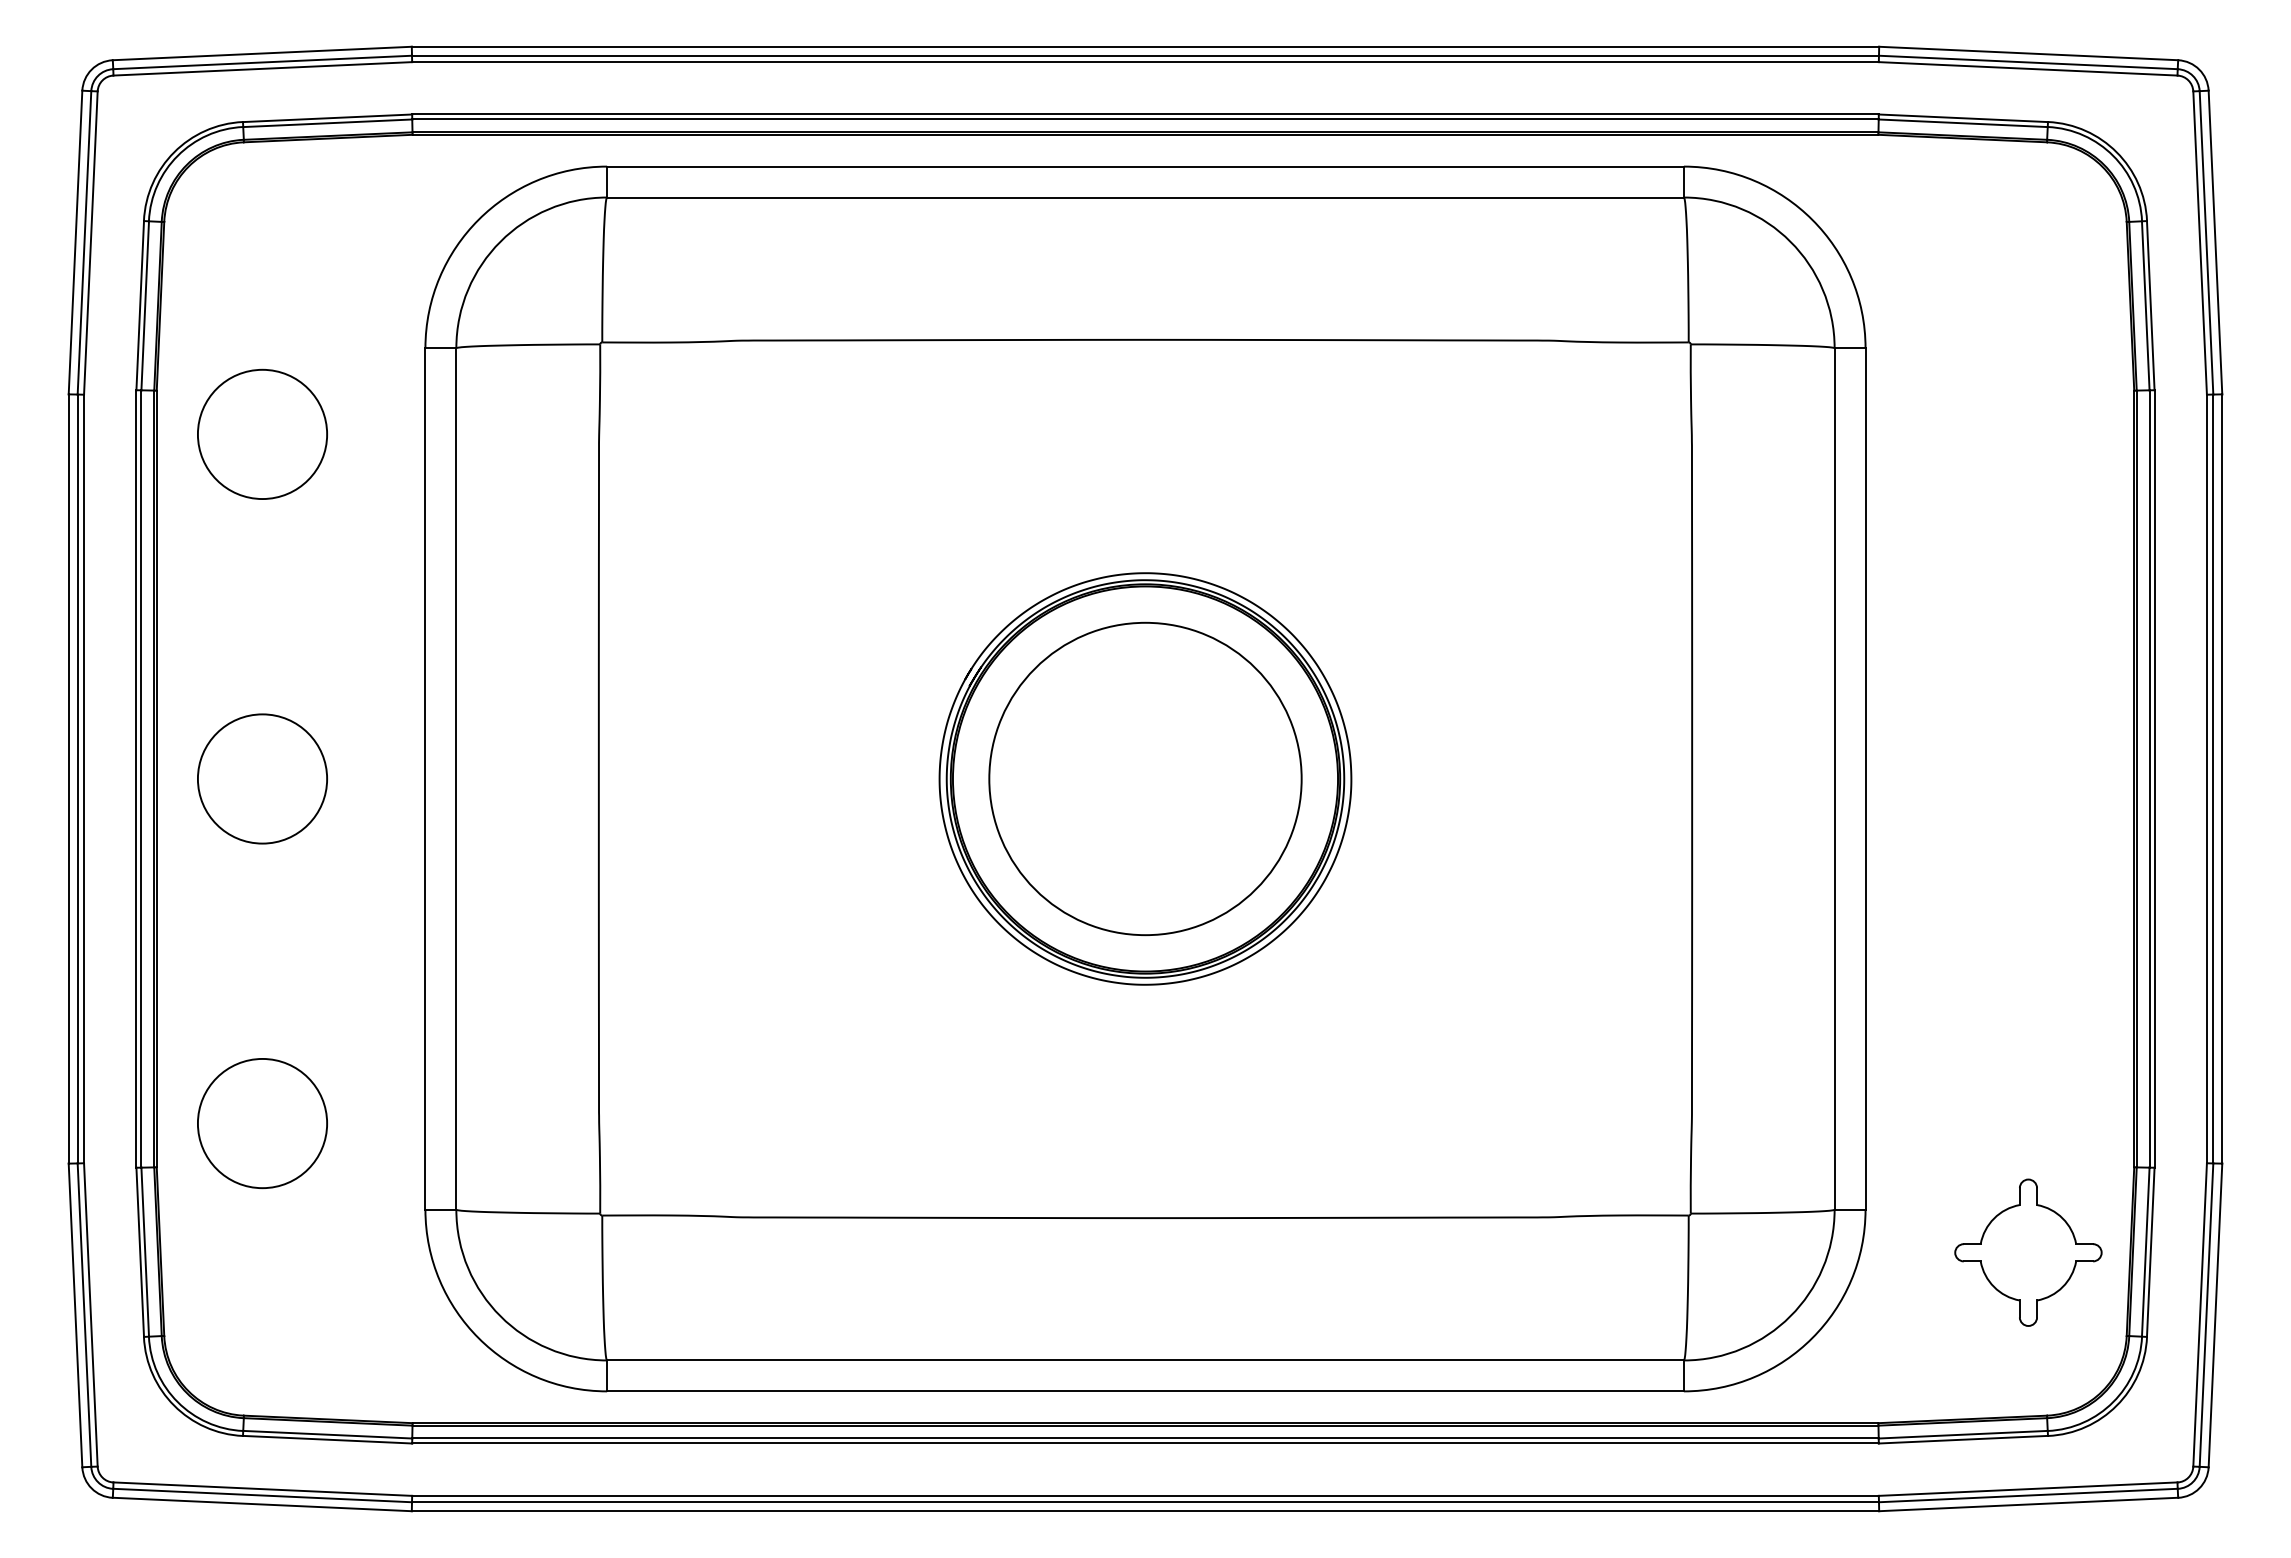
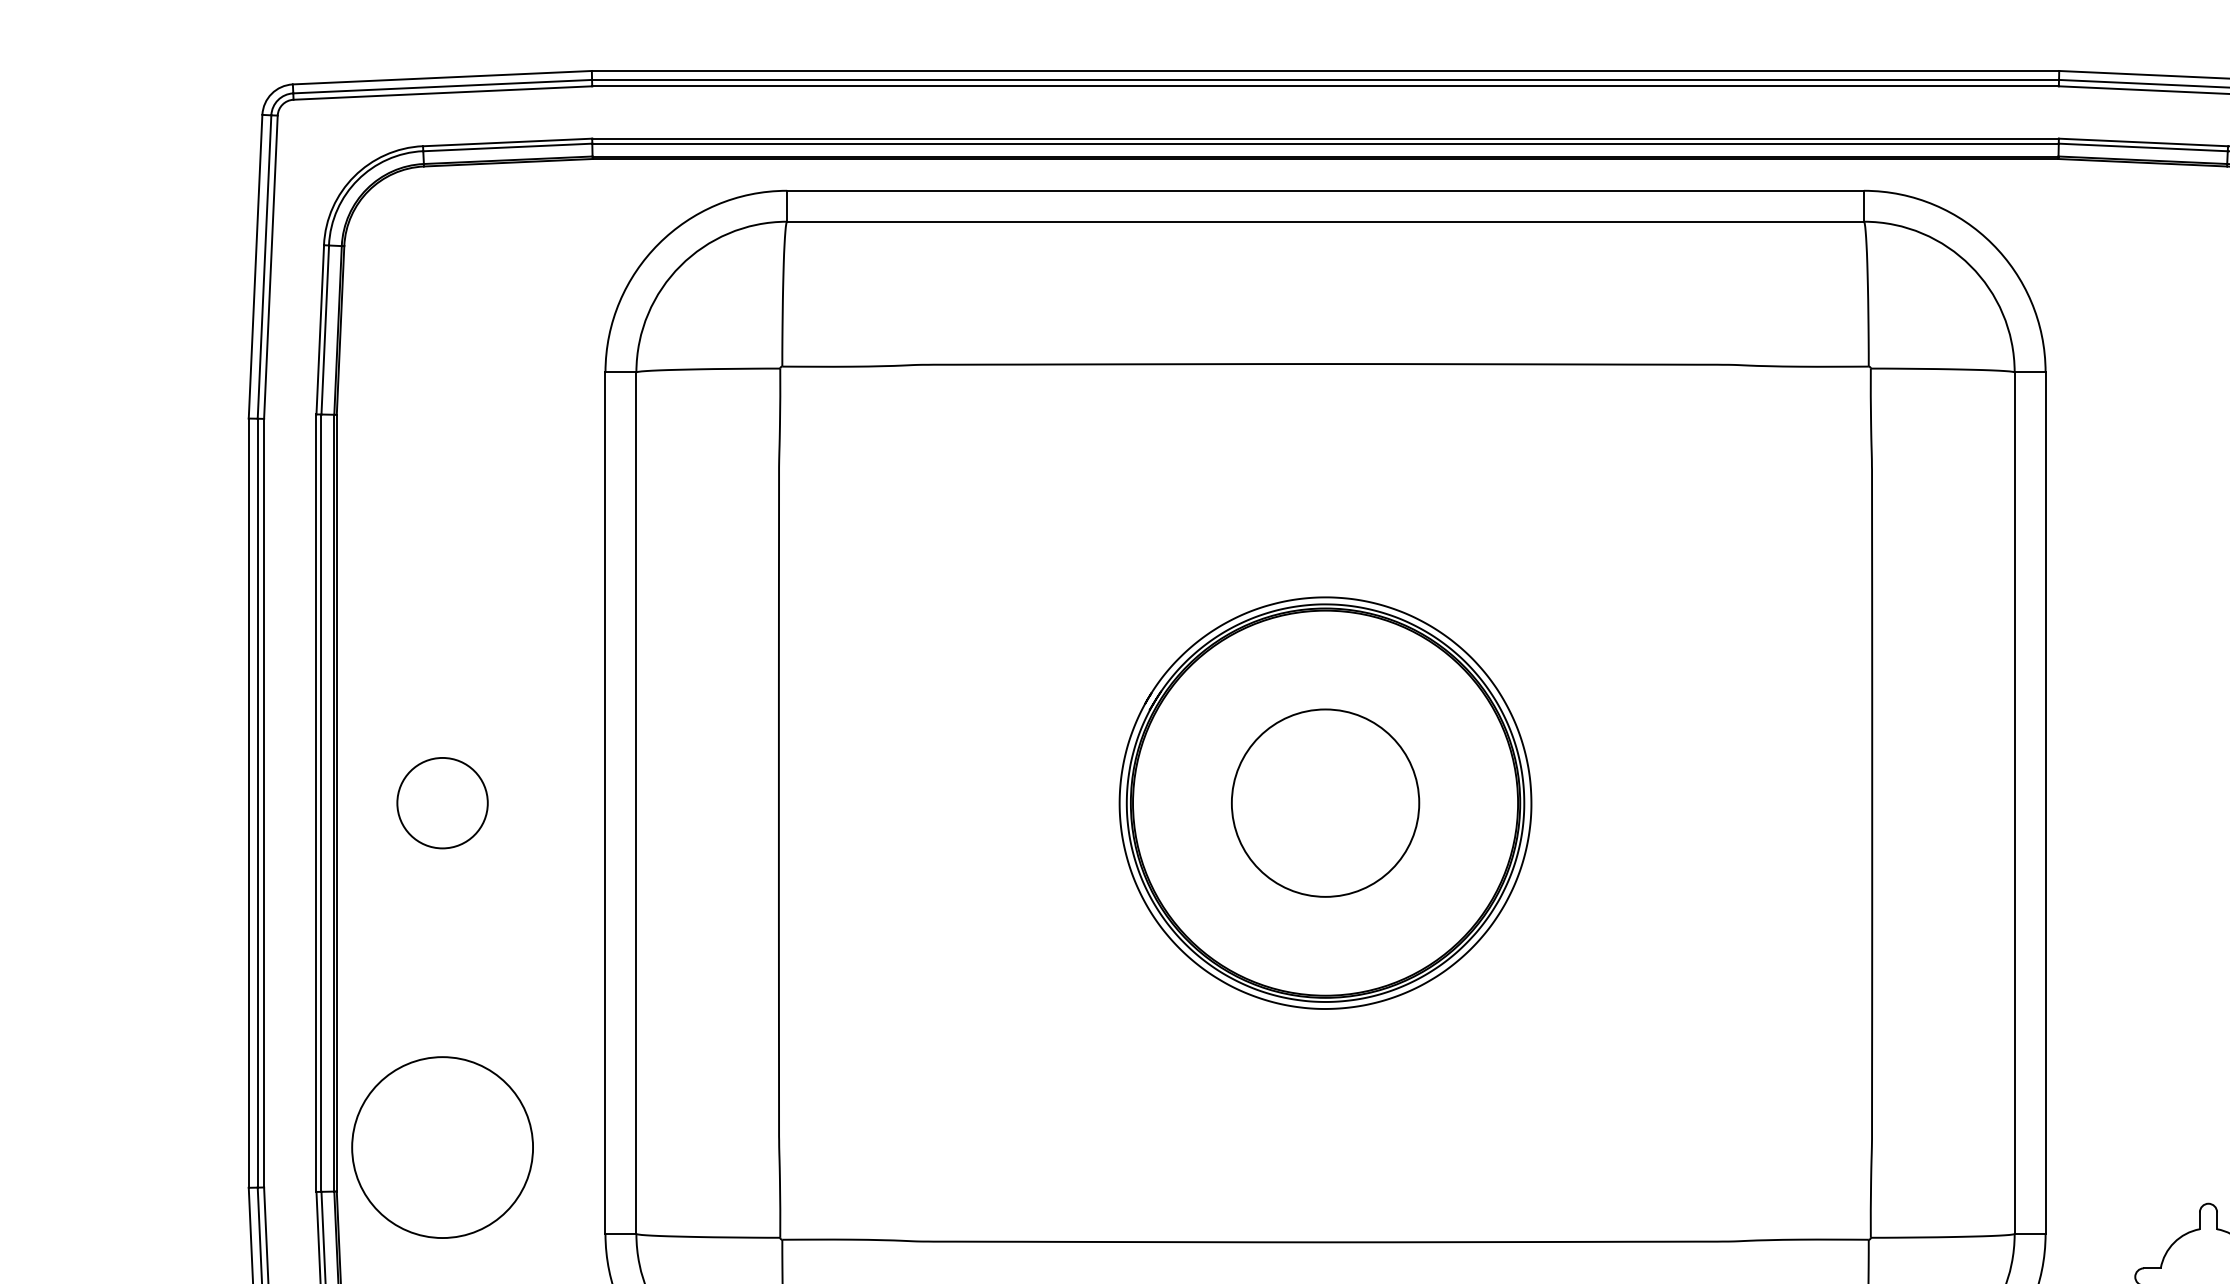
circle: (262, 433) -> (442, 457), removed
circle: (262, 778) -> (442, 802), size x0.7
circle: (1145, 778) -> (1325, 802), size x0.6
circle: (262, 1123) -> (442, 1147), size x1.4

